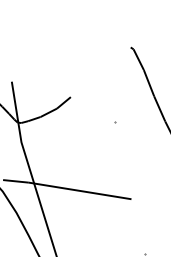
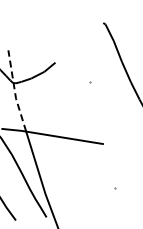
line: (20, 133) -> (15, 91), solid -> dashed

